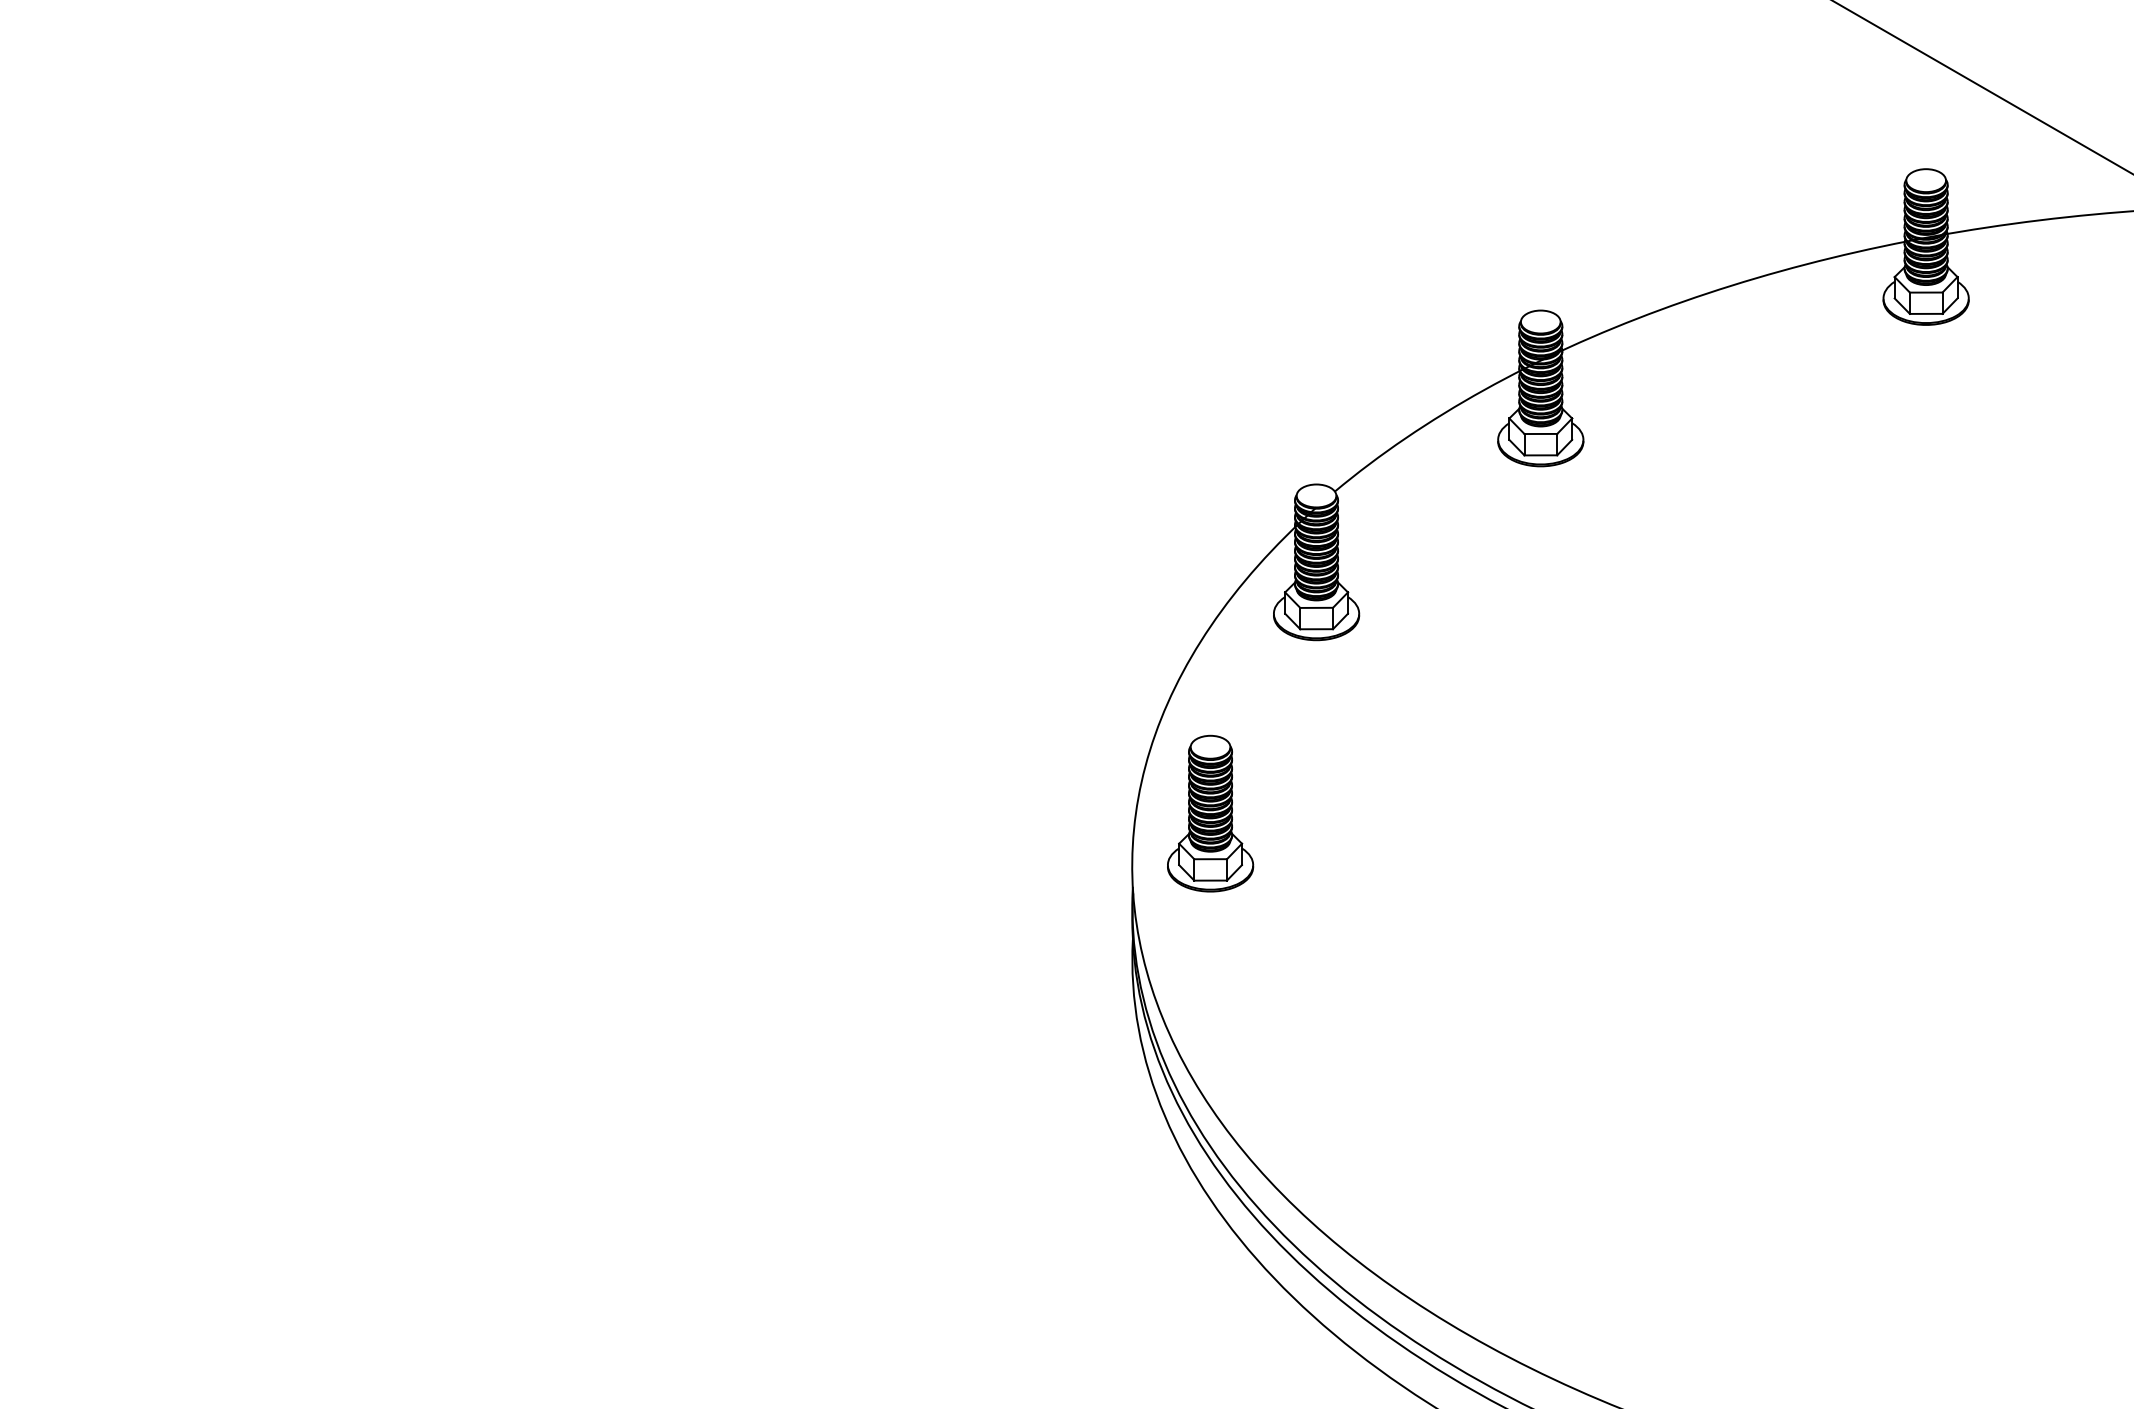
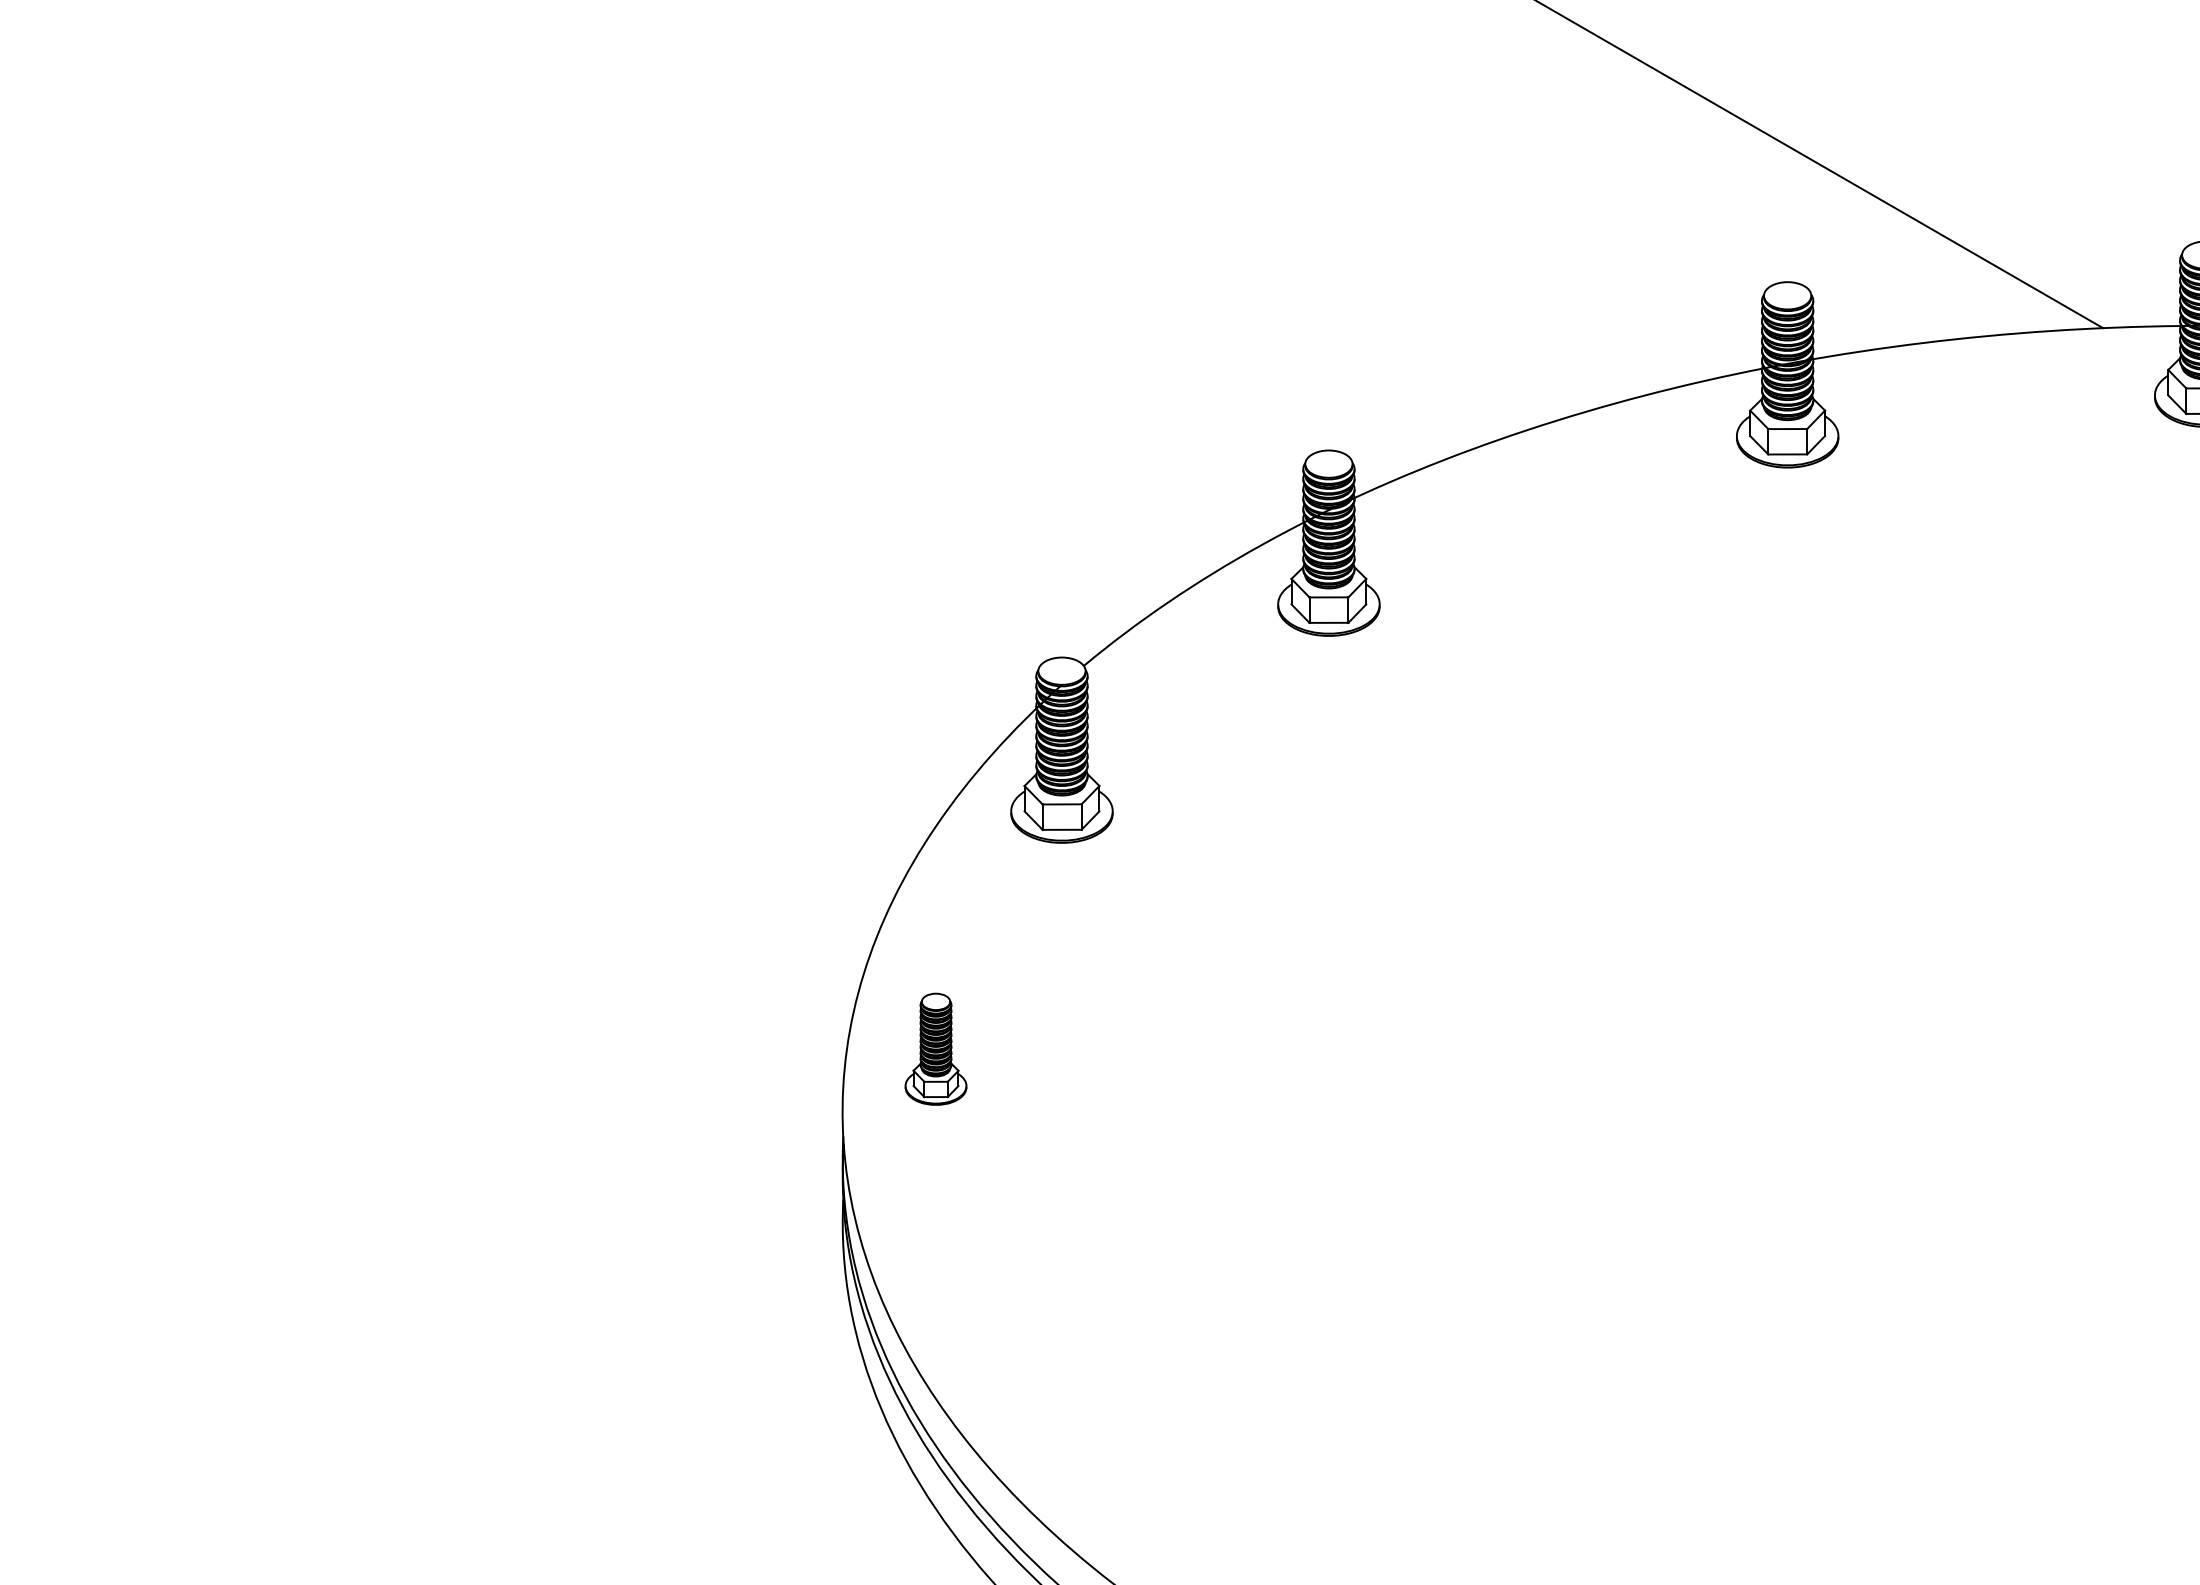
part: (1210, 813) -> (935, 1049), size x0.6

